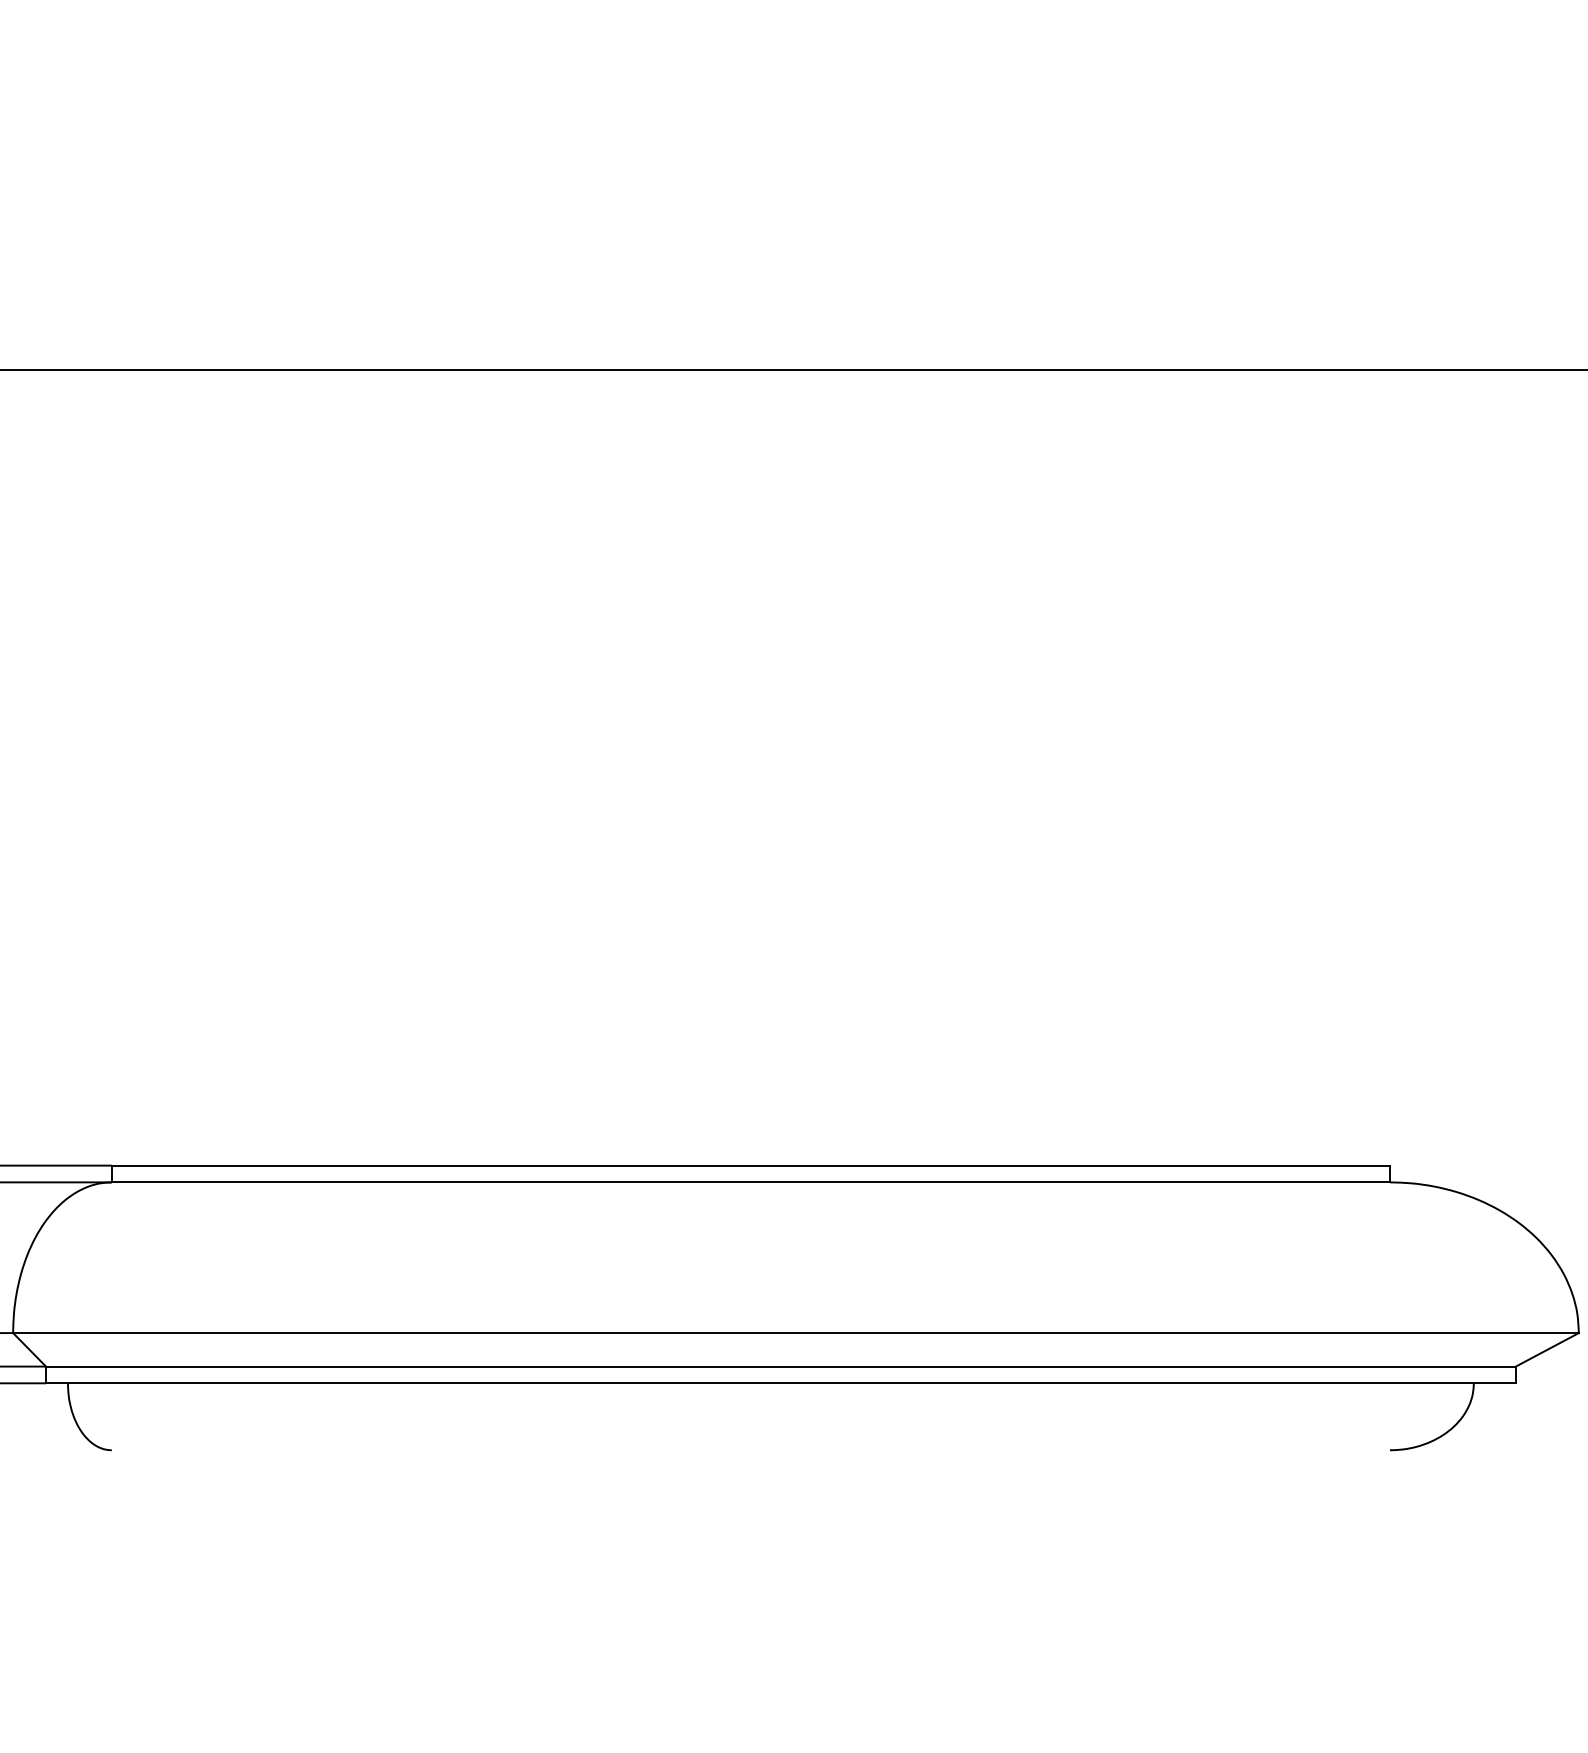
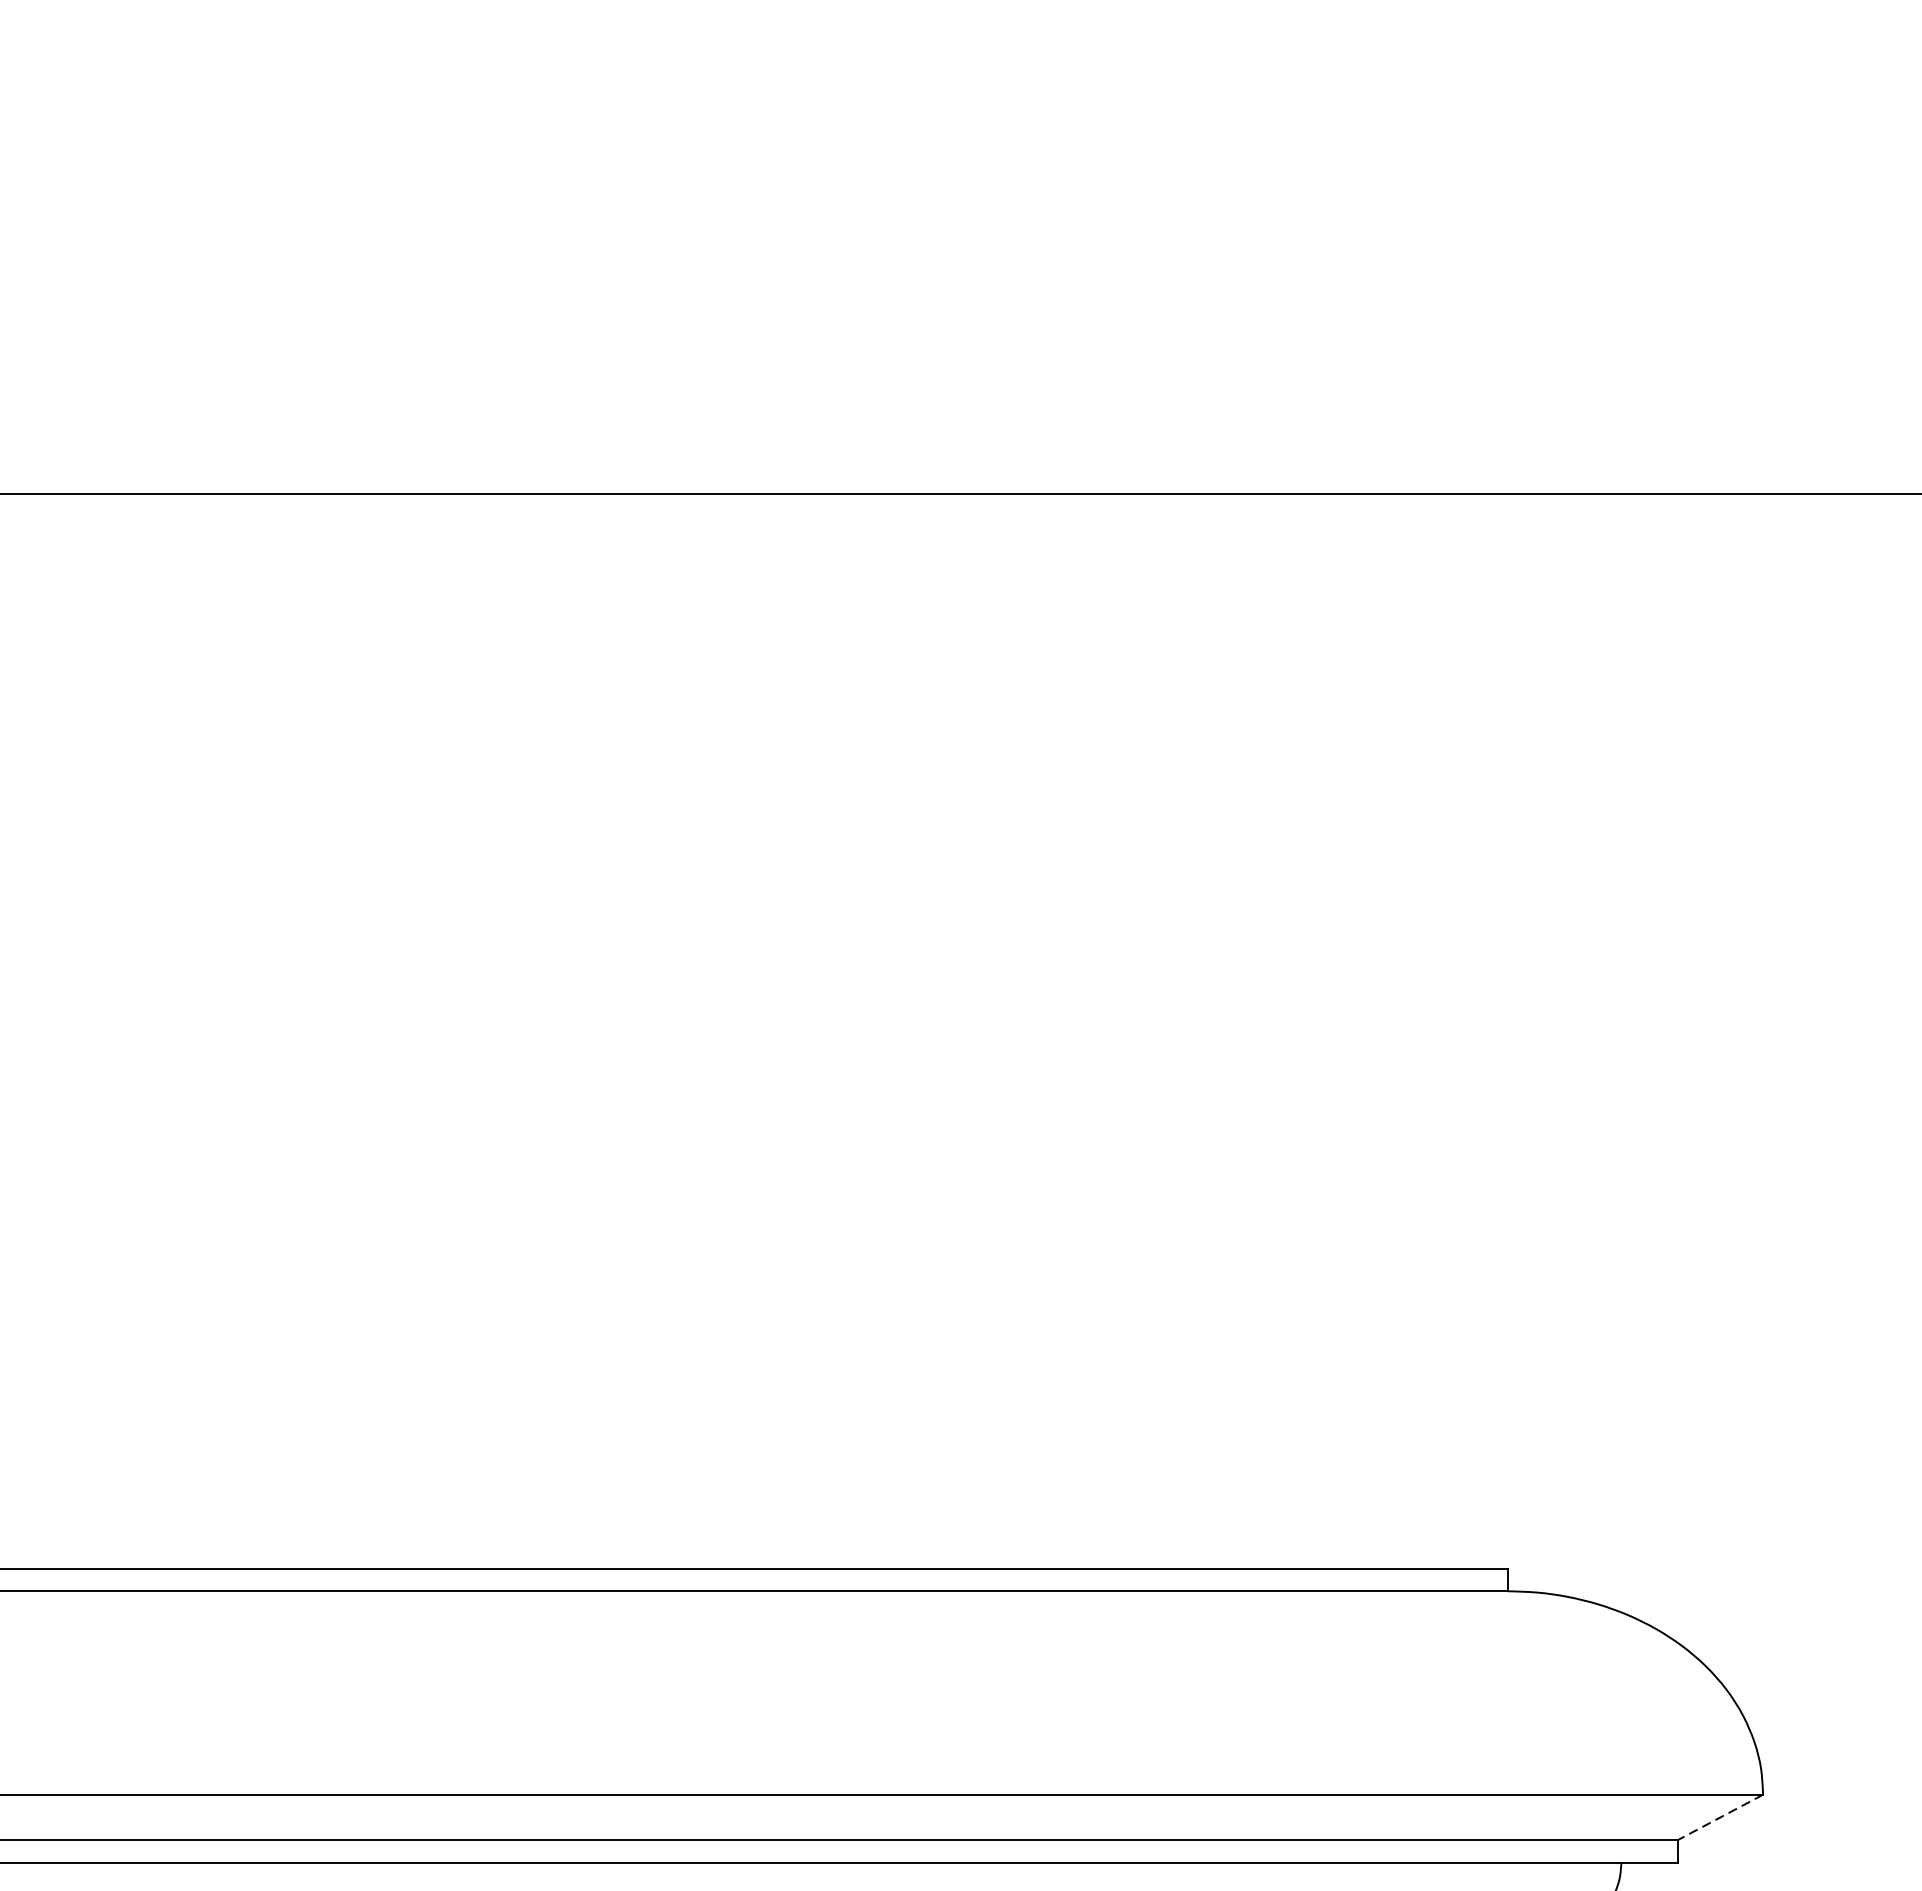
line: (1547, 1349) -> (1720, 1816), solid -> dashed

